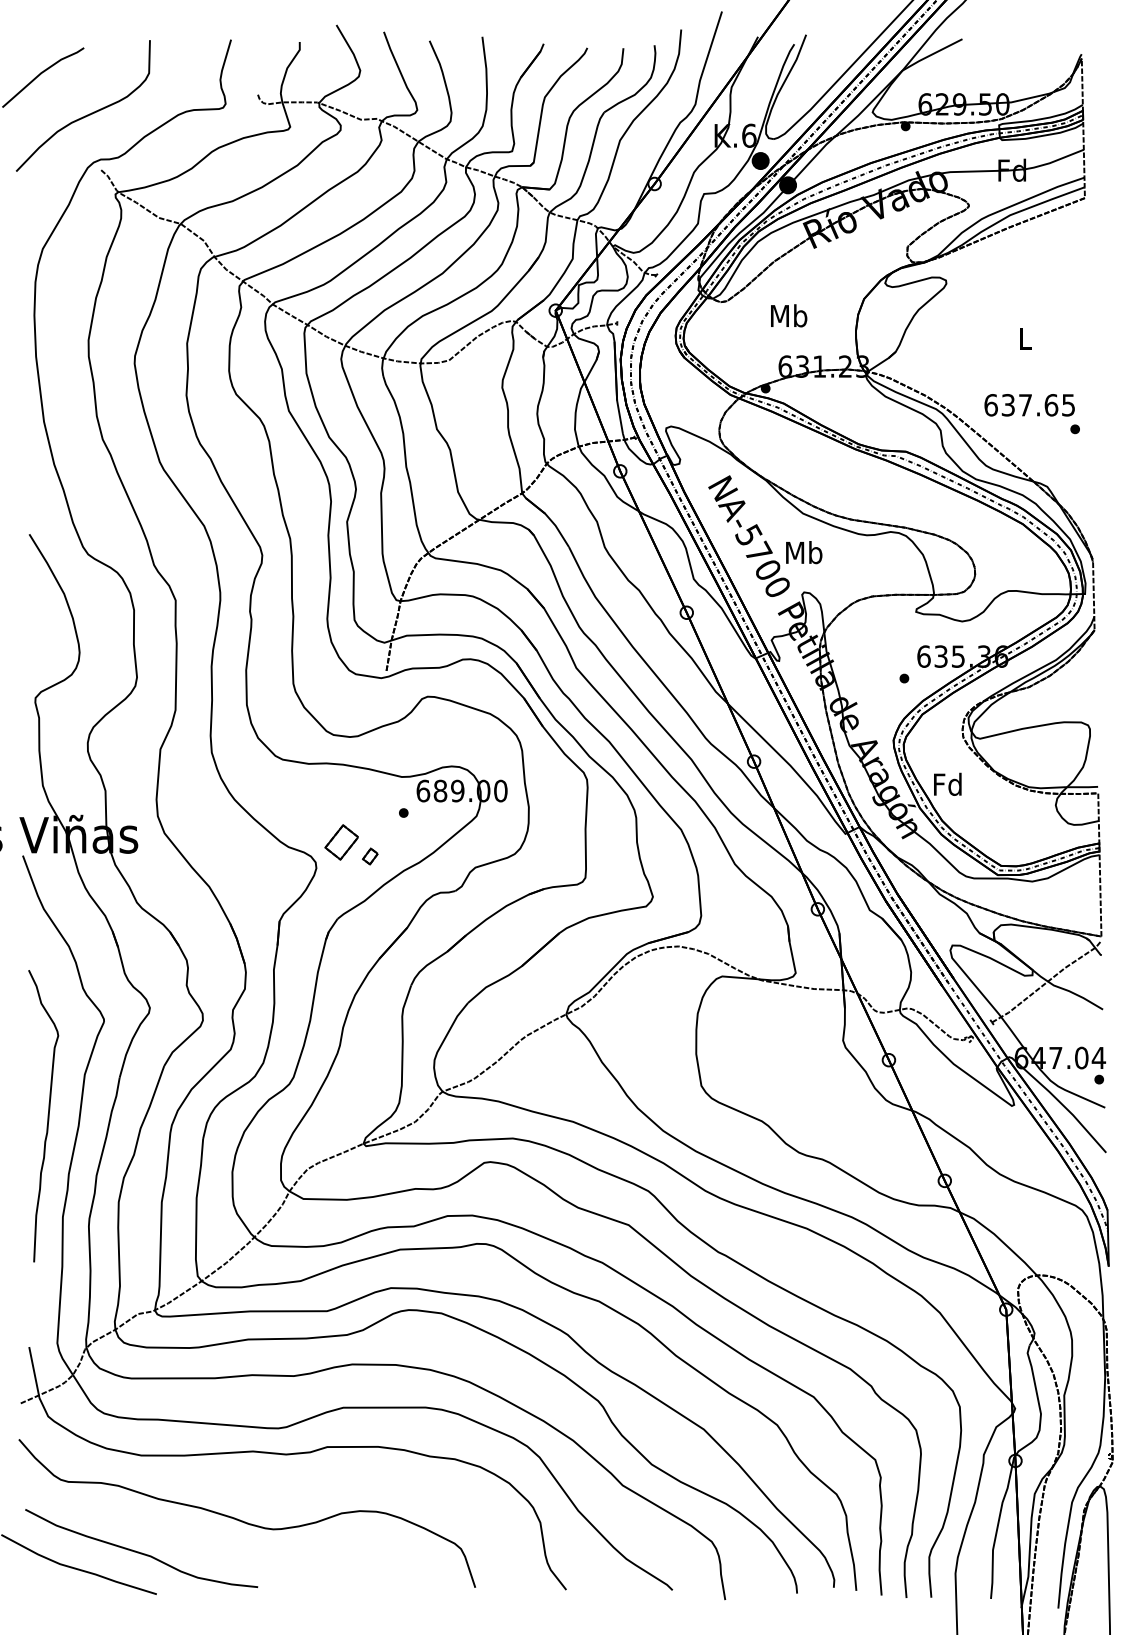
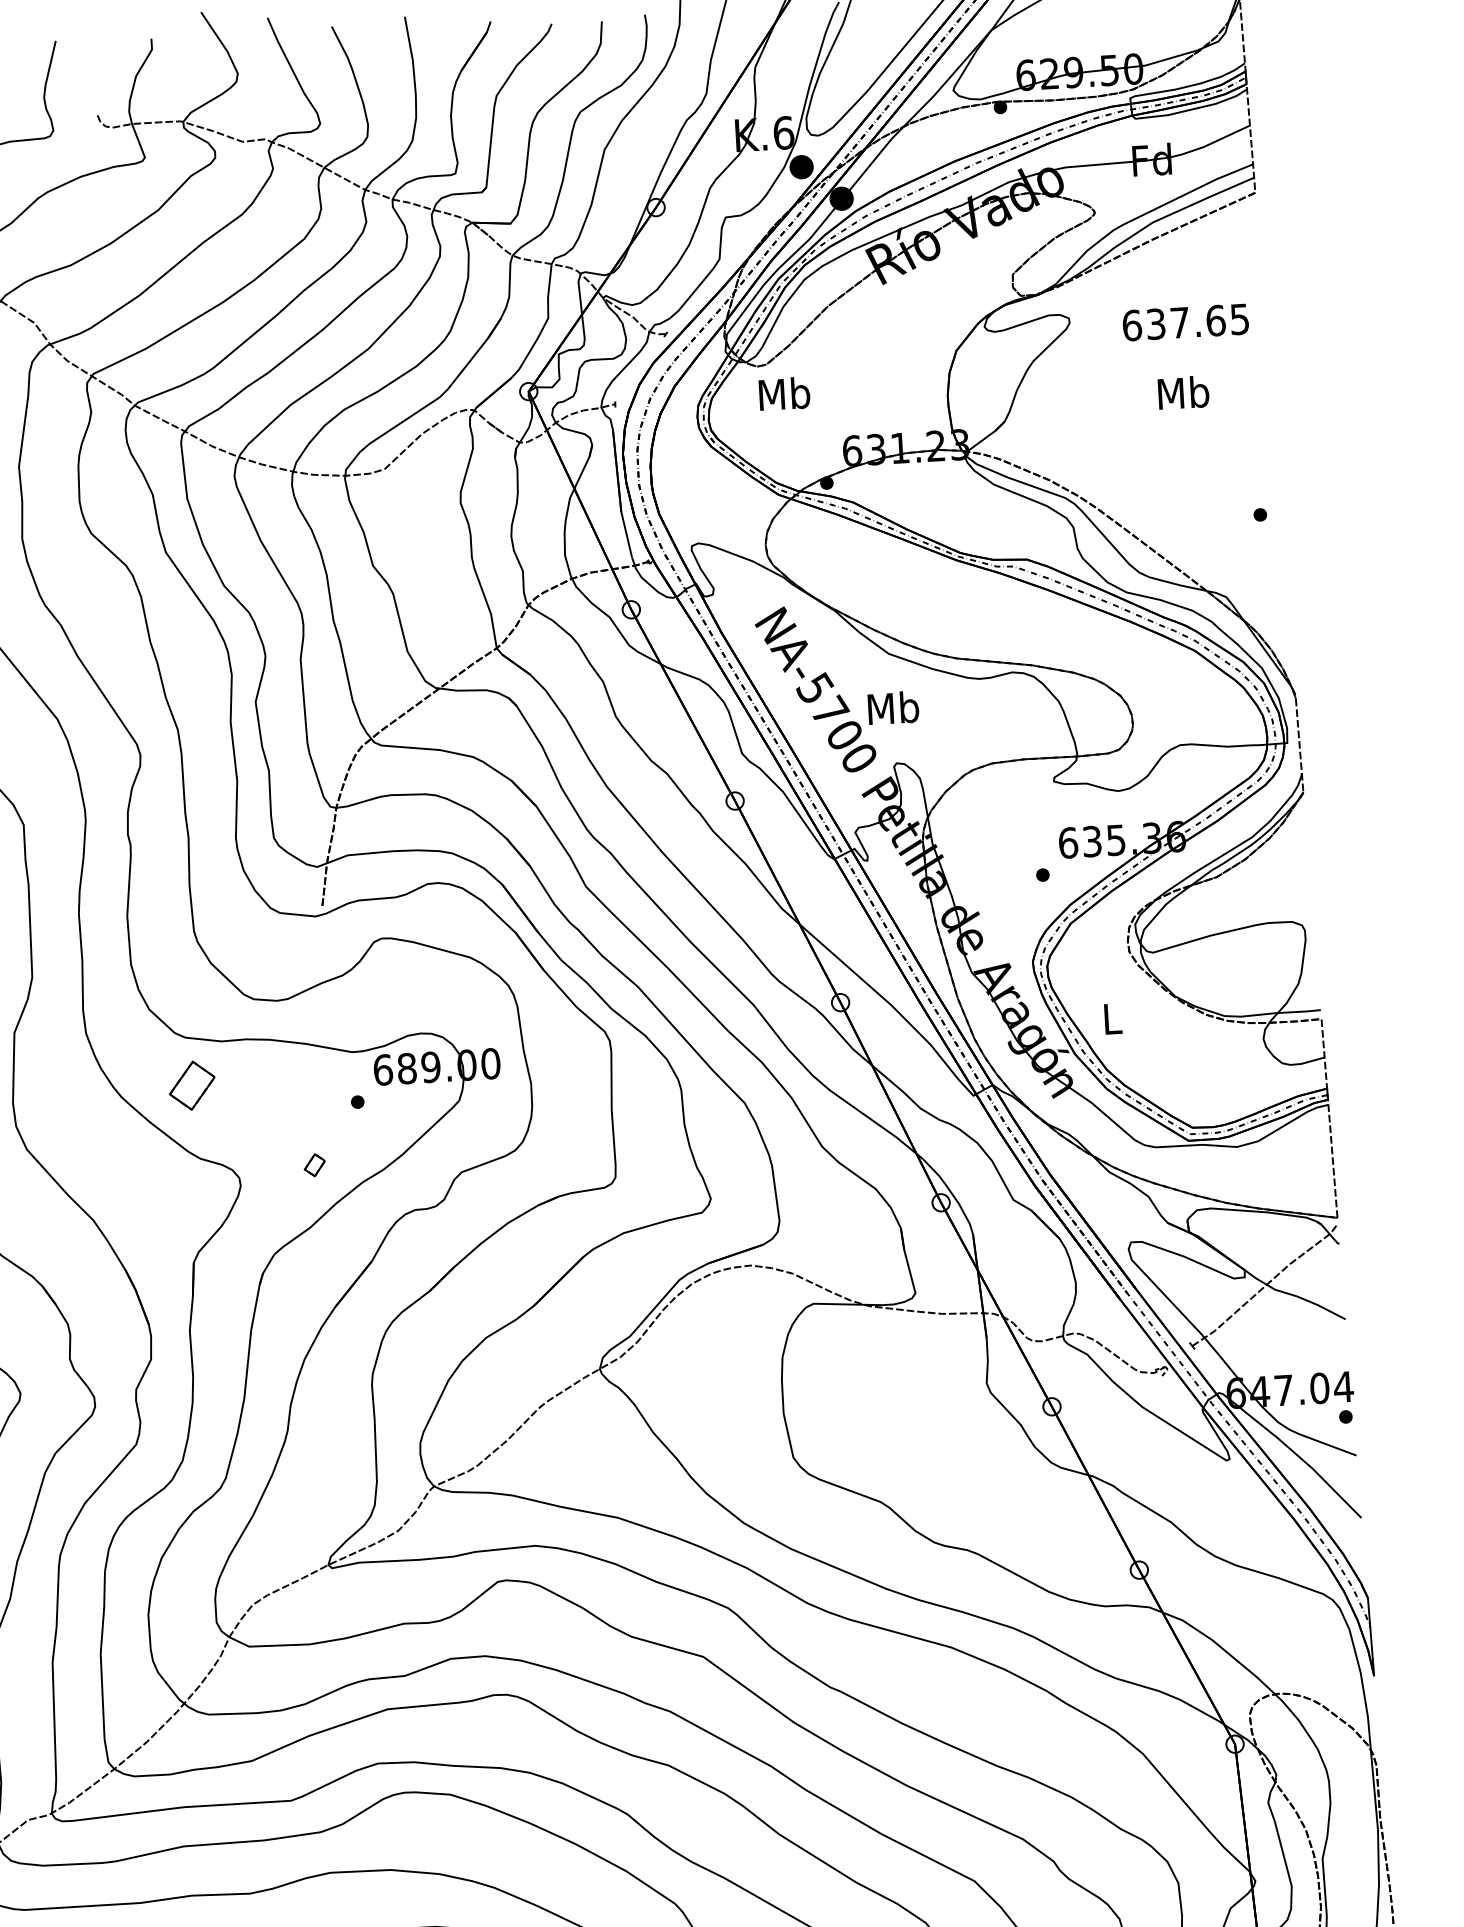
text: (789, 315) -> (785, 393), moved
text: (1025, 338) -> (1183, 392), L -> Mb
text: (1029, 405) -> (1185, 322), moved
text: (947, 783) -> (1111, 1017), Fd -> L
part: (341, 842) -> (191, 1085), moved

